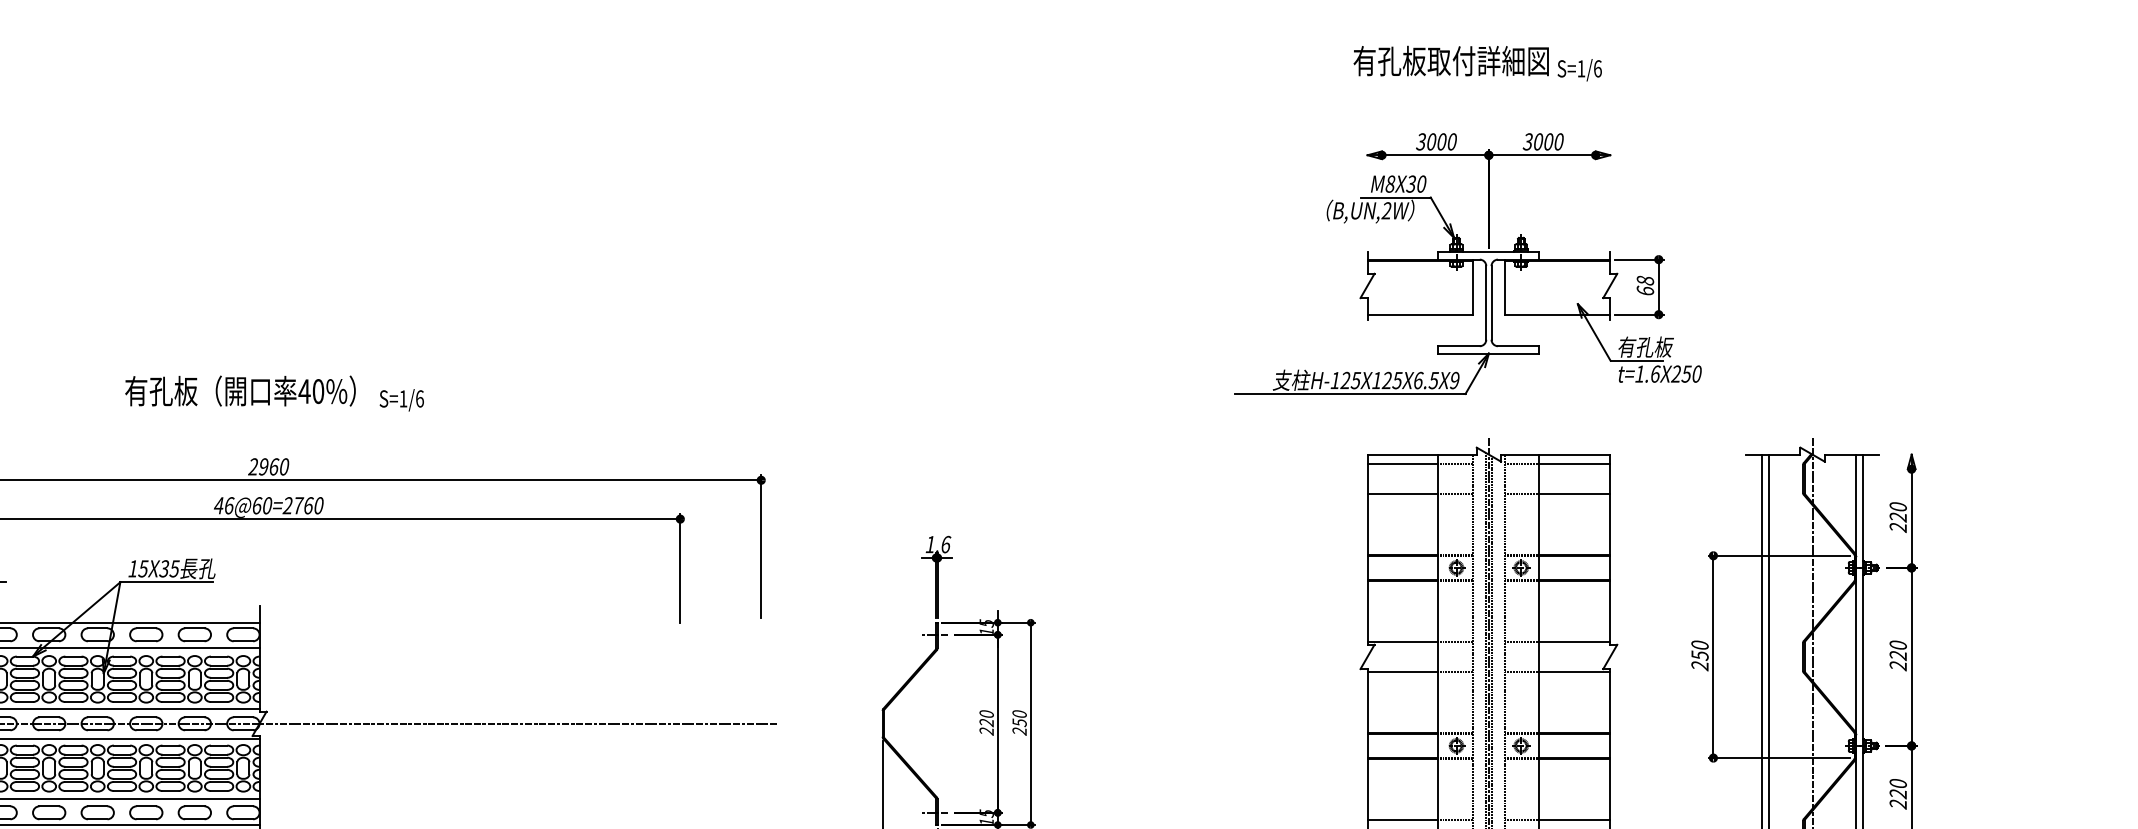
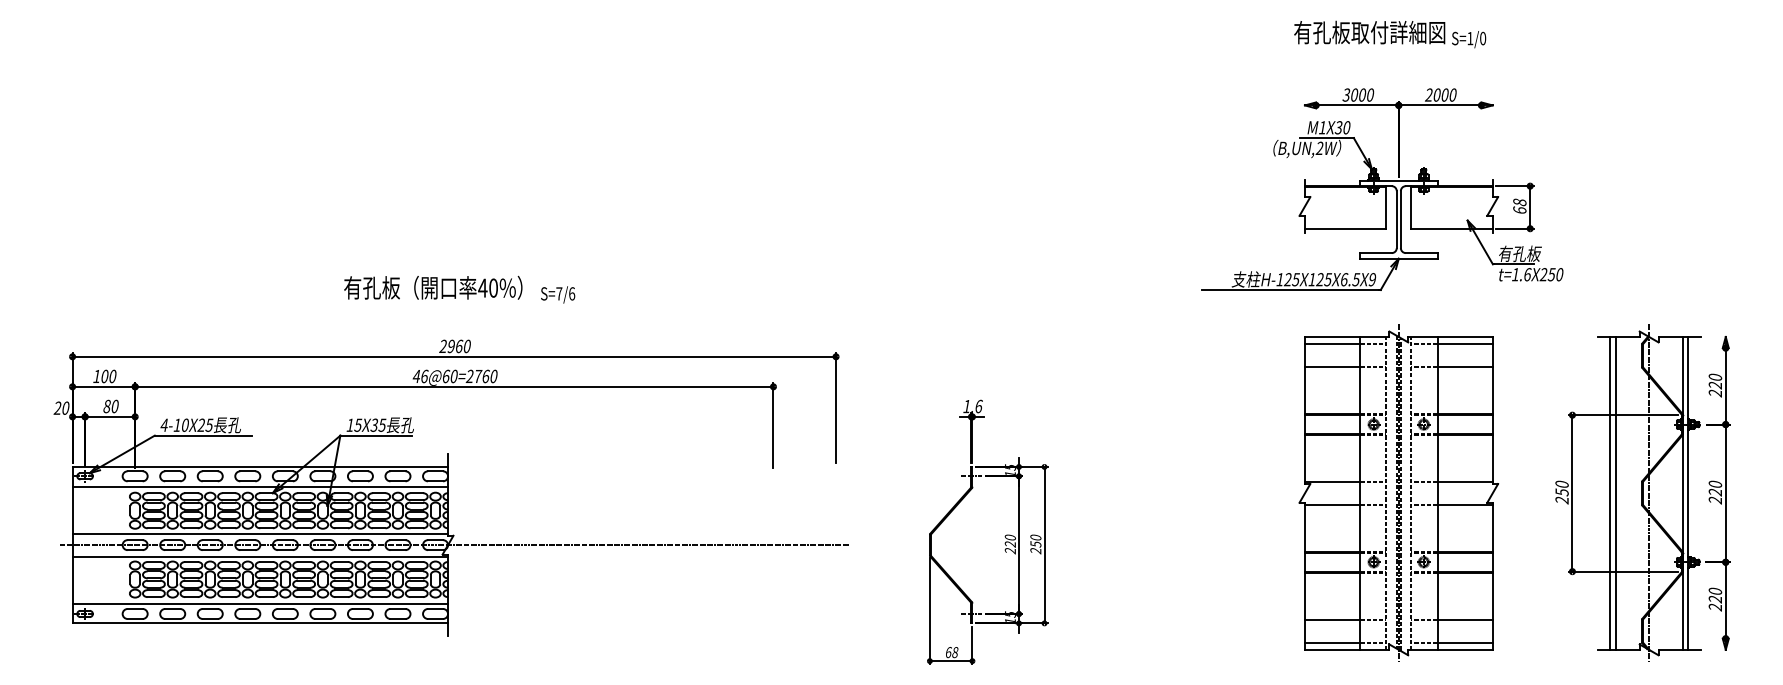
text: (1598, 68) -> (1483, 38), S=1/6 -> S=1/0
text: (1527, 142) -> (1428, 95), 3000 -> 2000
text: (1390, 183) -> (1322, 127), M8X30 -> M1X30
text: (403, 398) -> (559, 293), S=1/6 -> S=7/6

